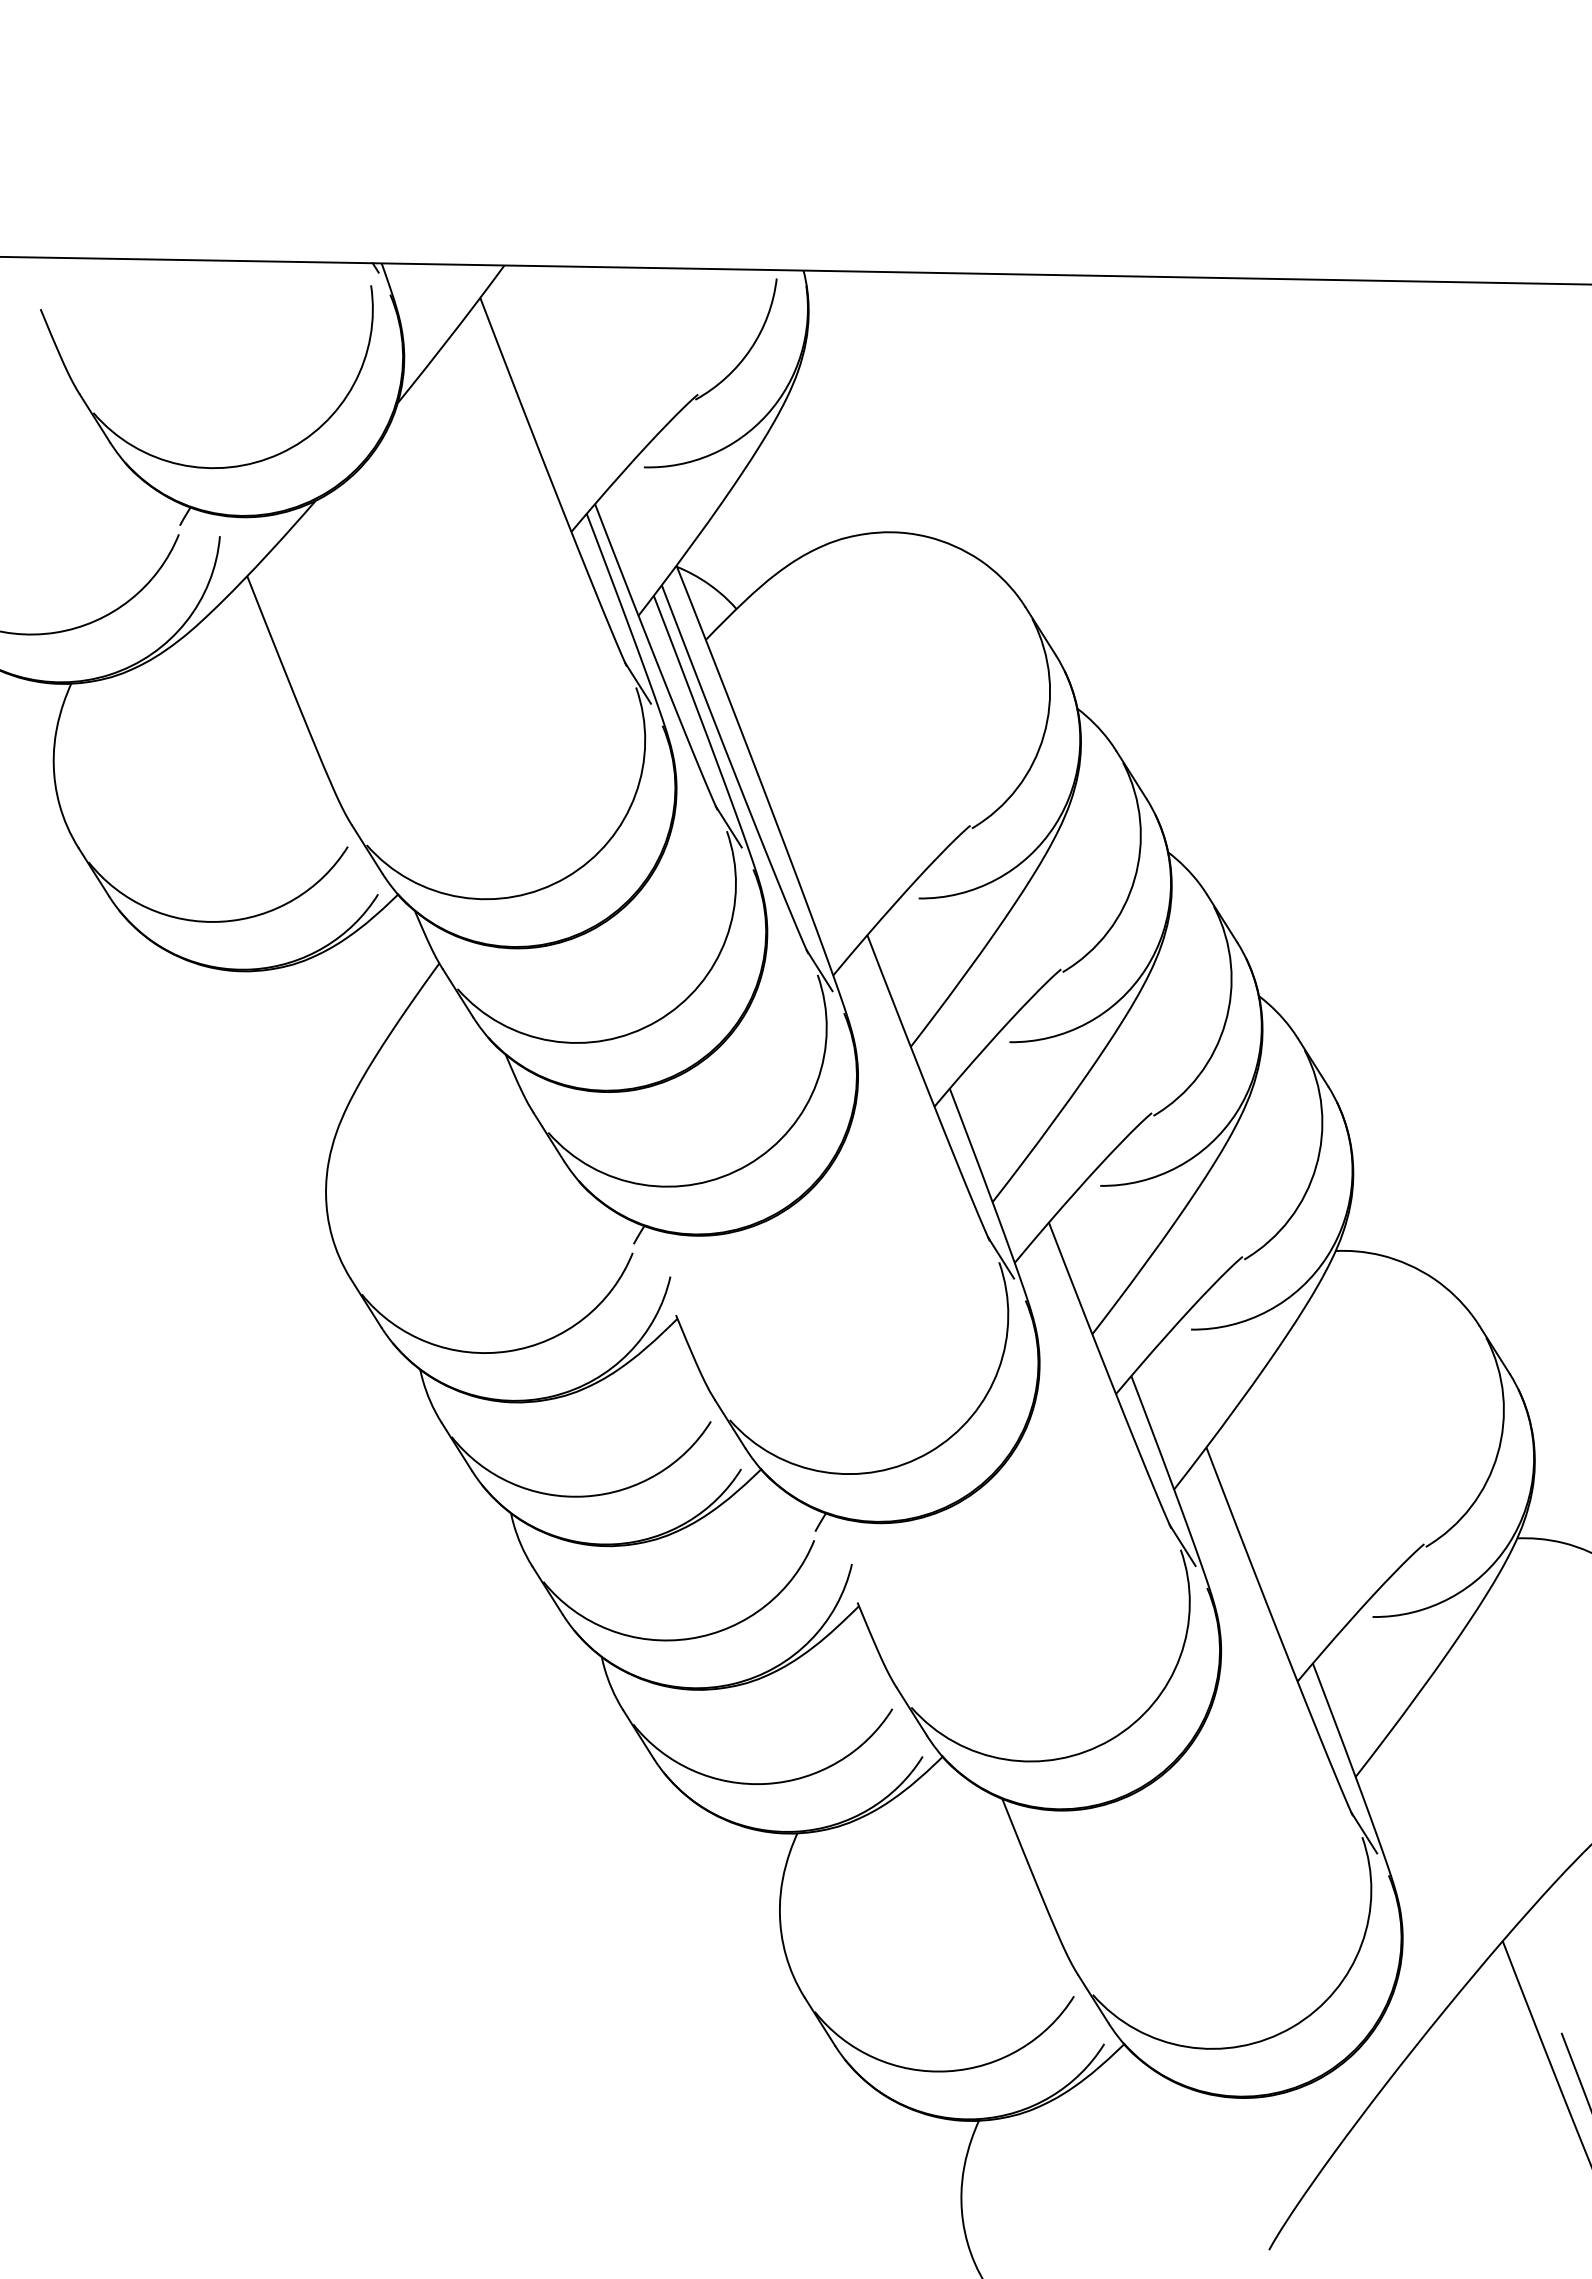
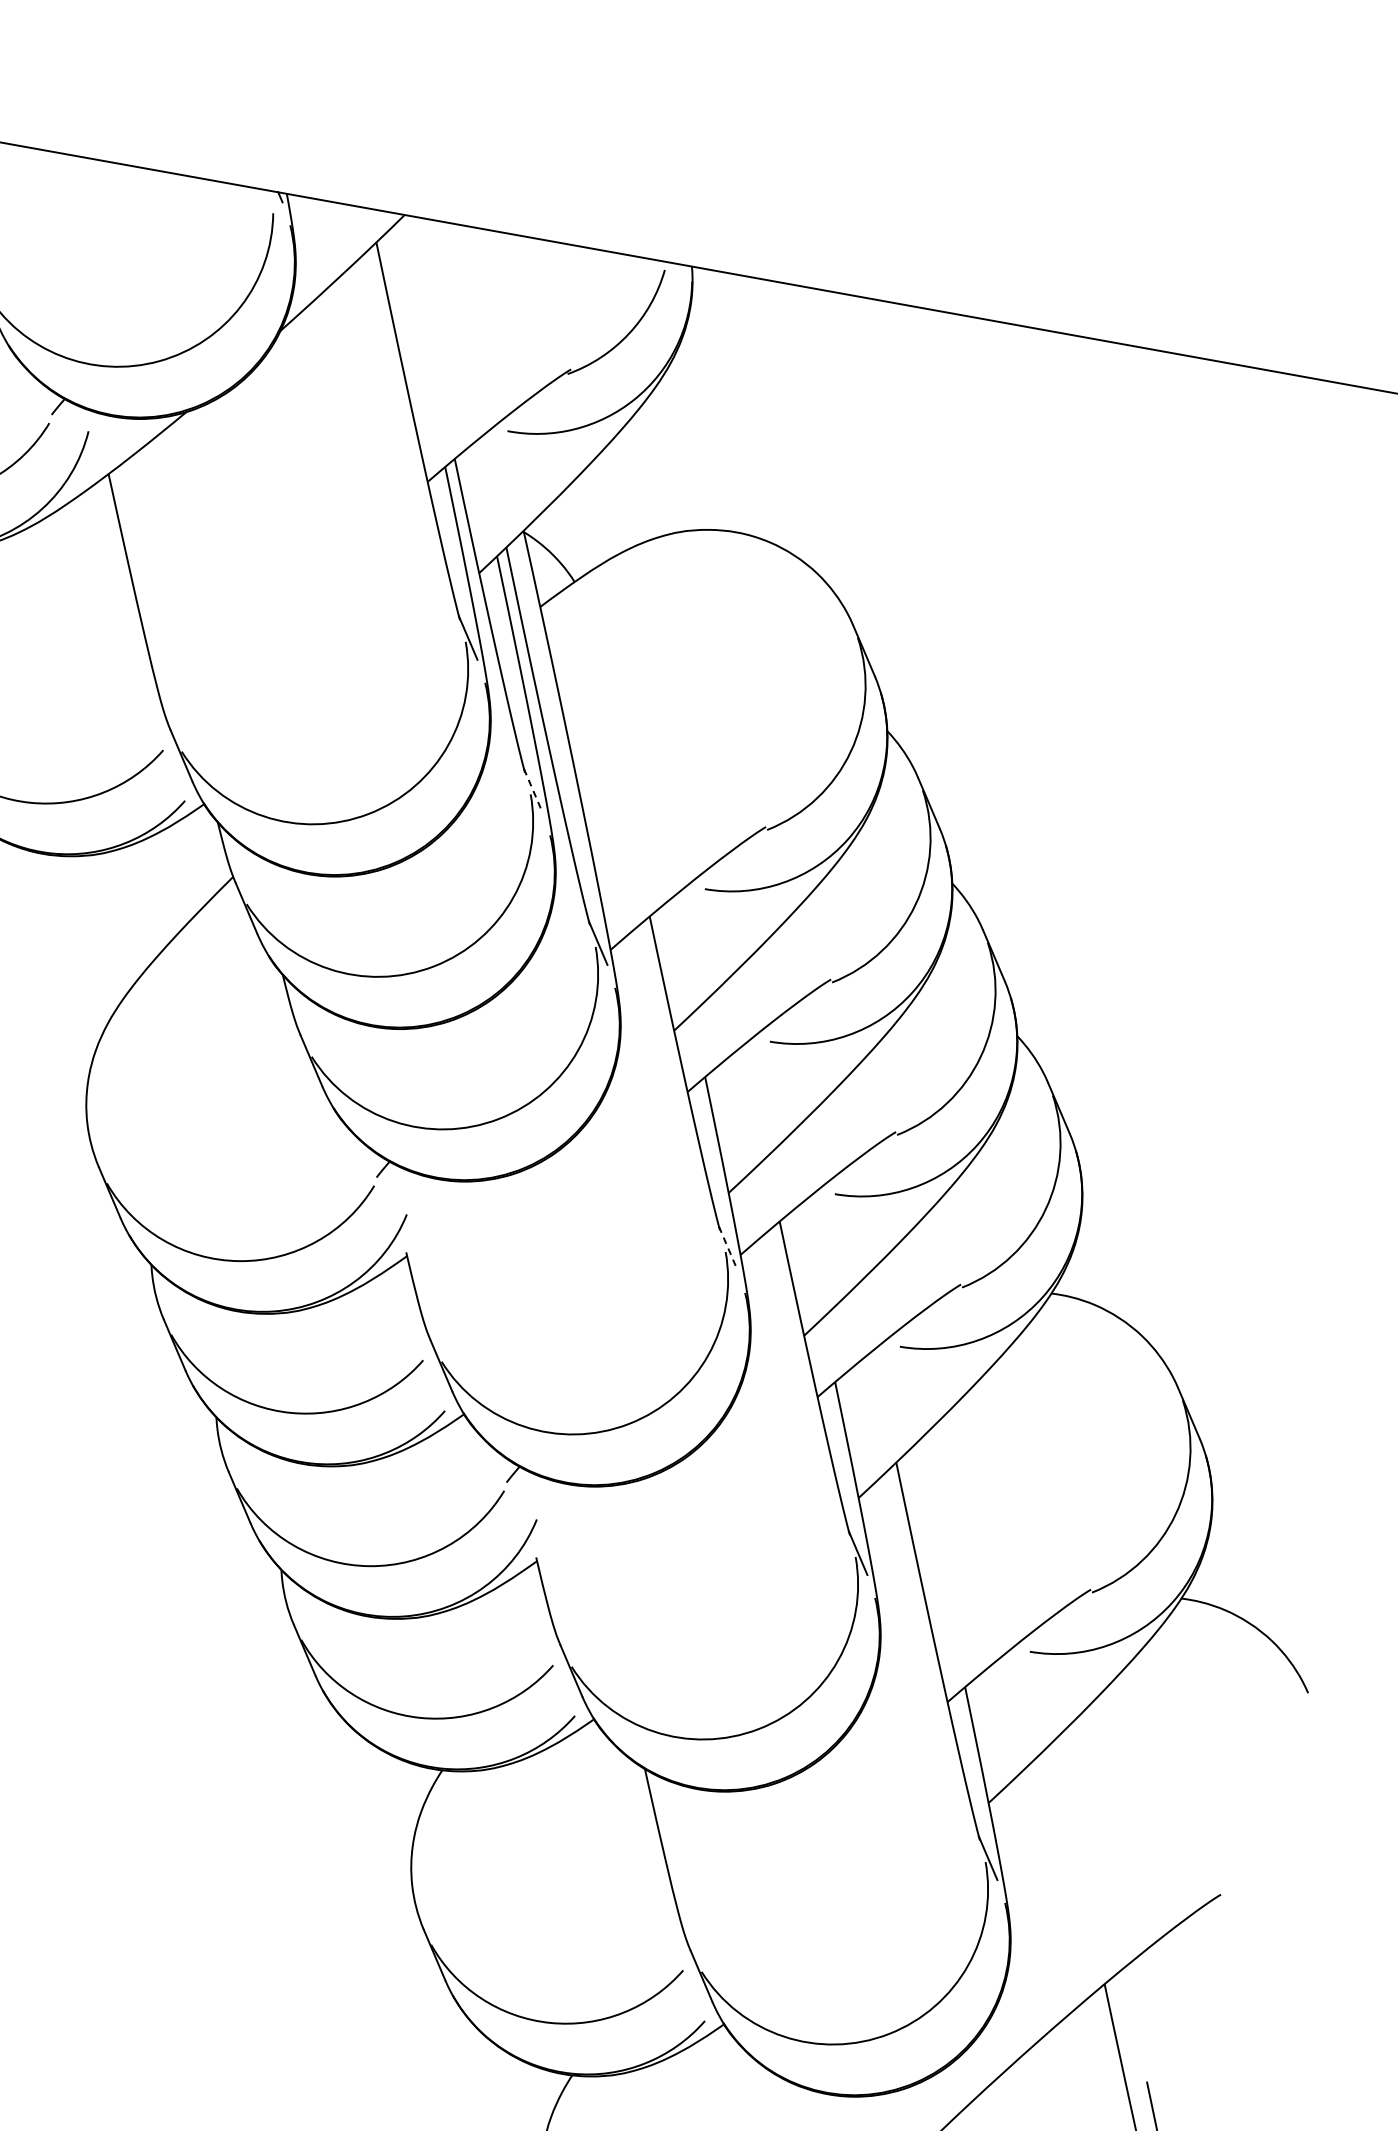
line: (729, 827) -> (533, 791), solid -> dashed
line: (1001, 1258) -> (728, 1248), solid -> dashed

